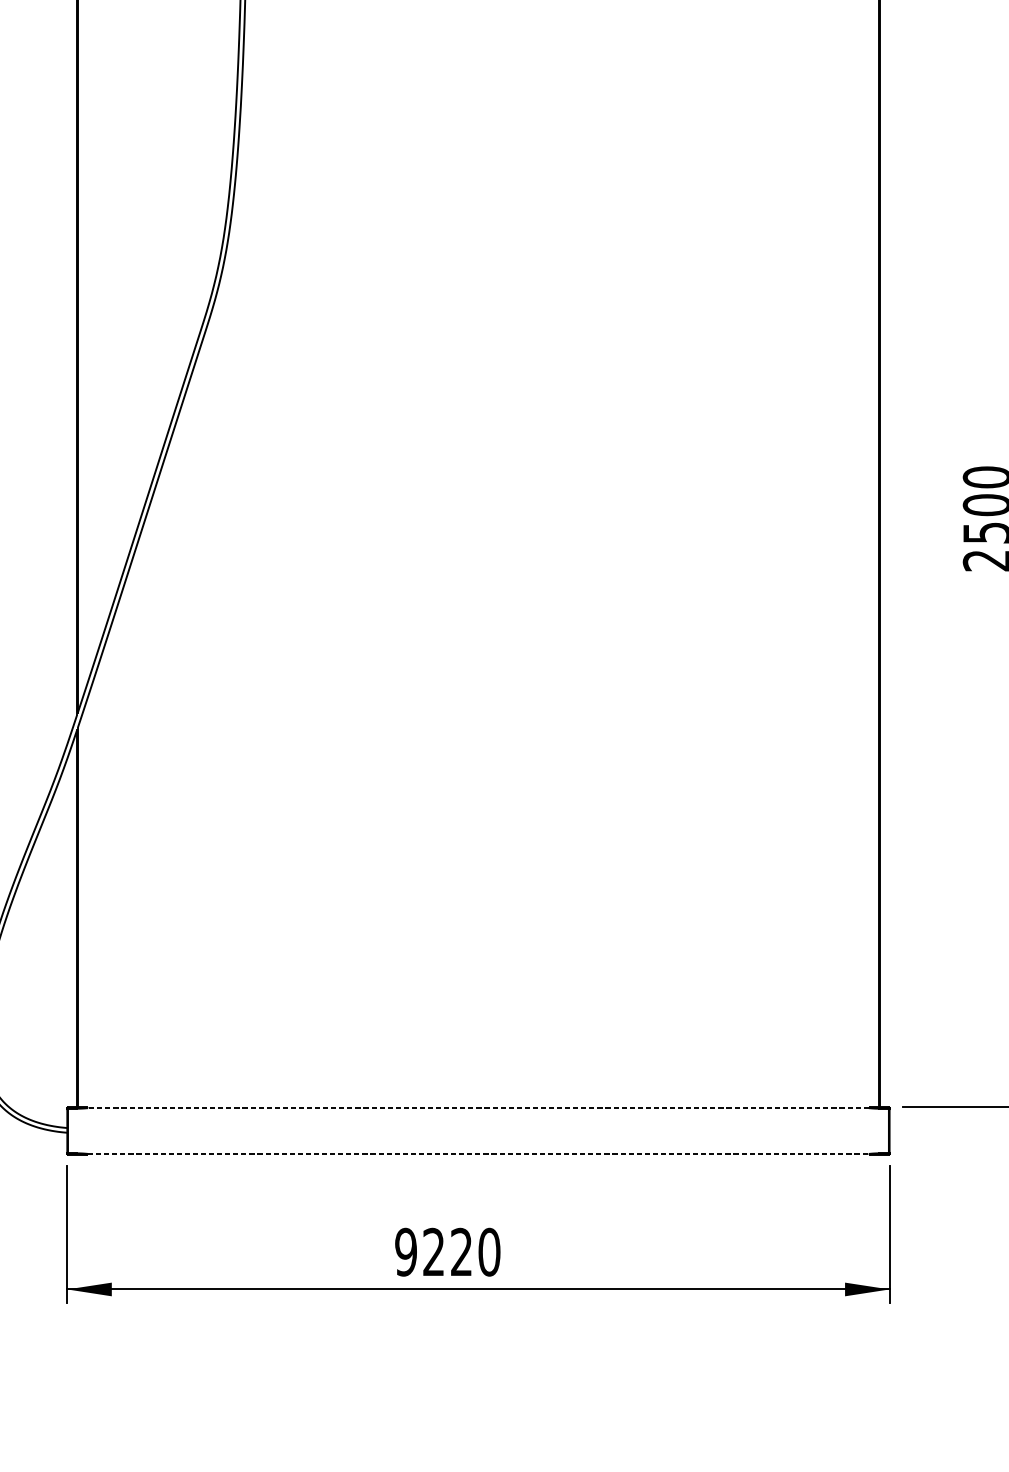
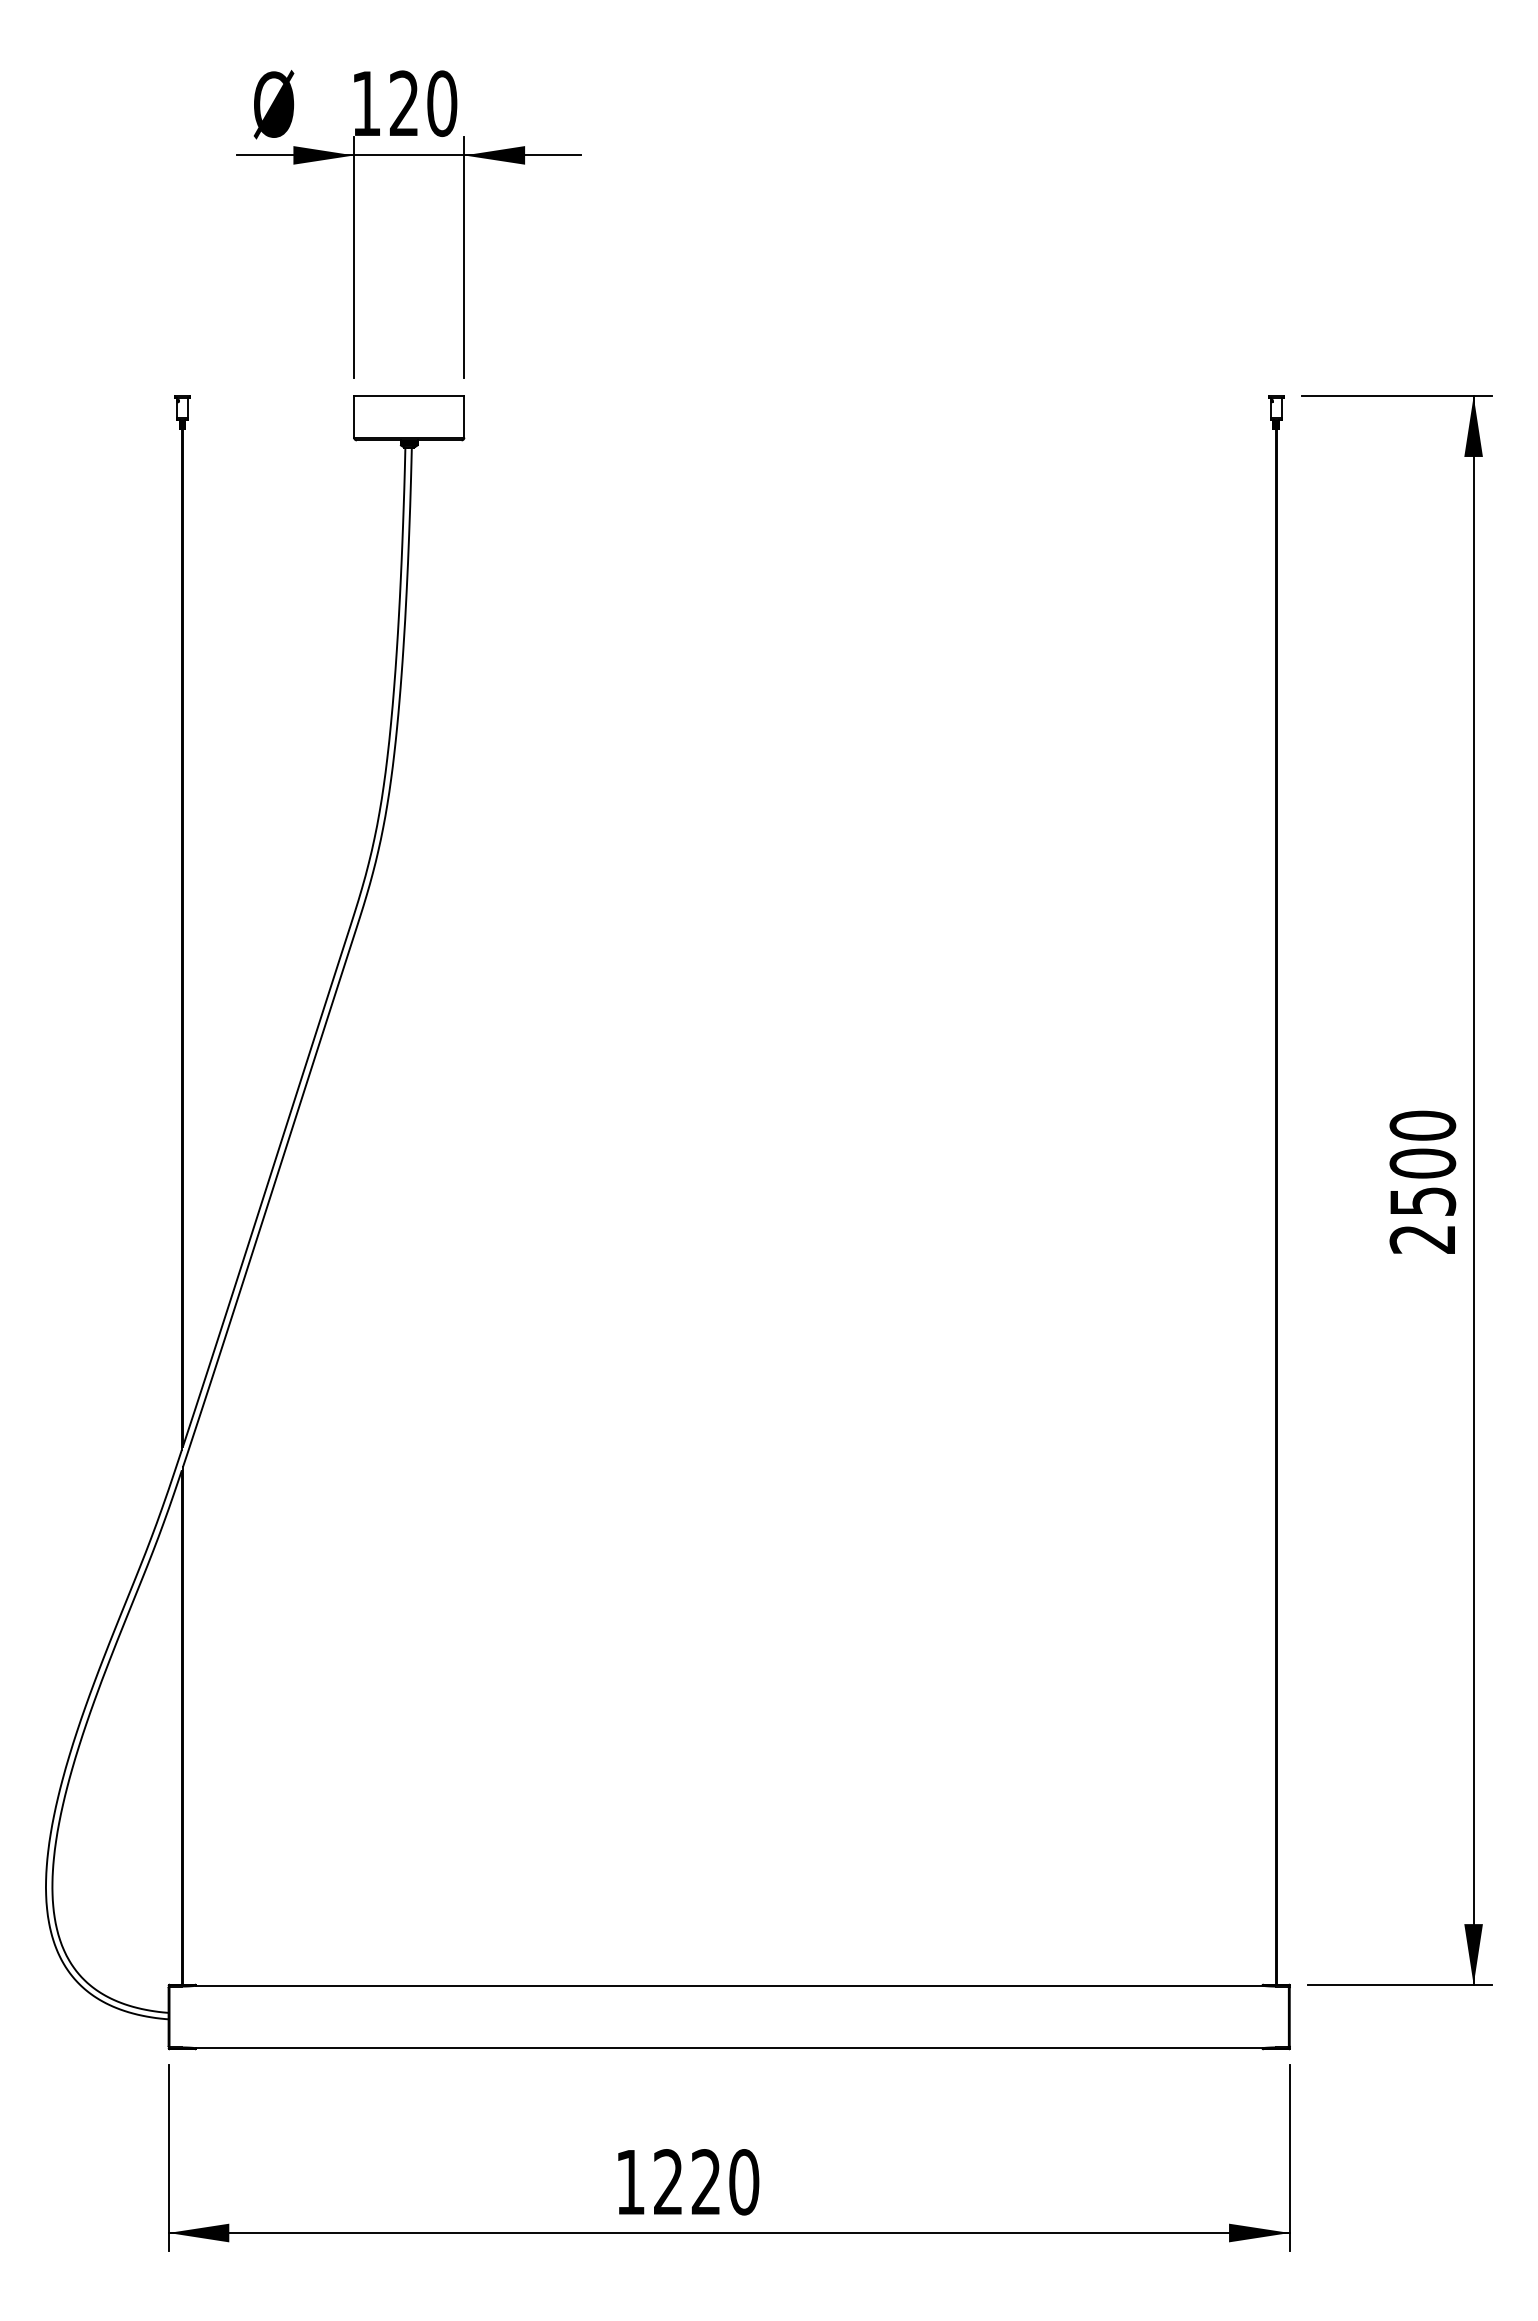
line: (477, 1107) -> (728, 1985), dashed -> solid
line: (478, 1154) -> (729, 2048), dashed -> solid
text: (406, 1252) -> (630, 2182), 9220 -> 1220

